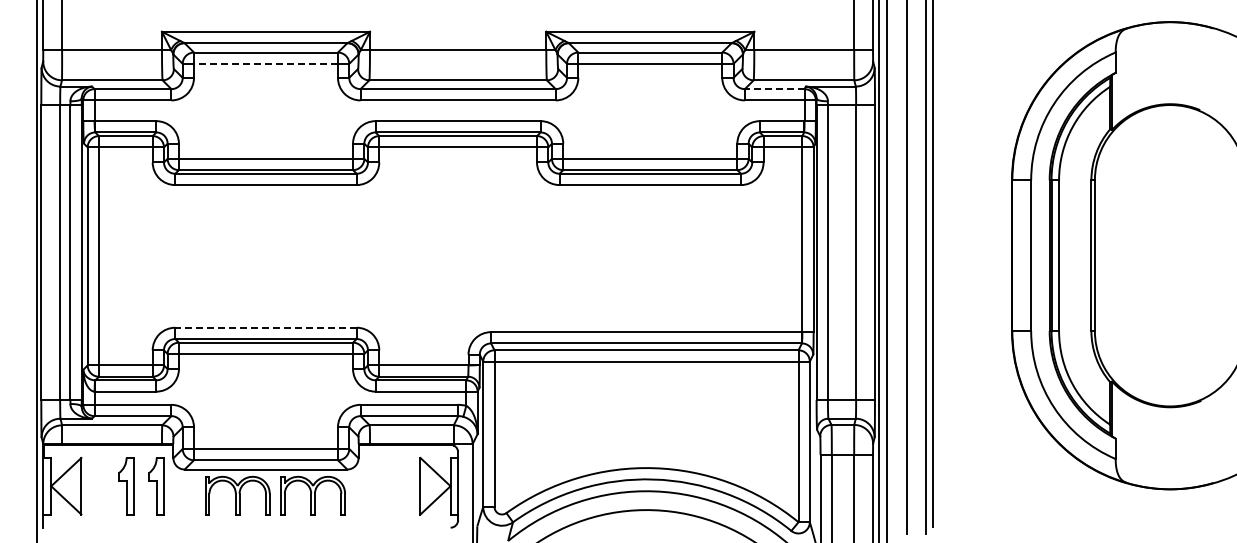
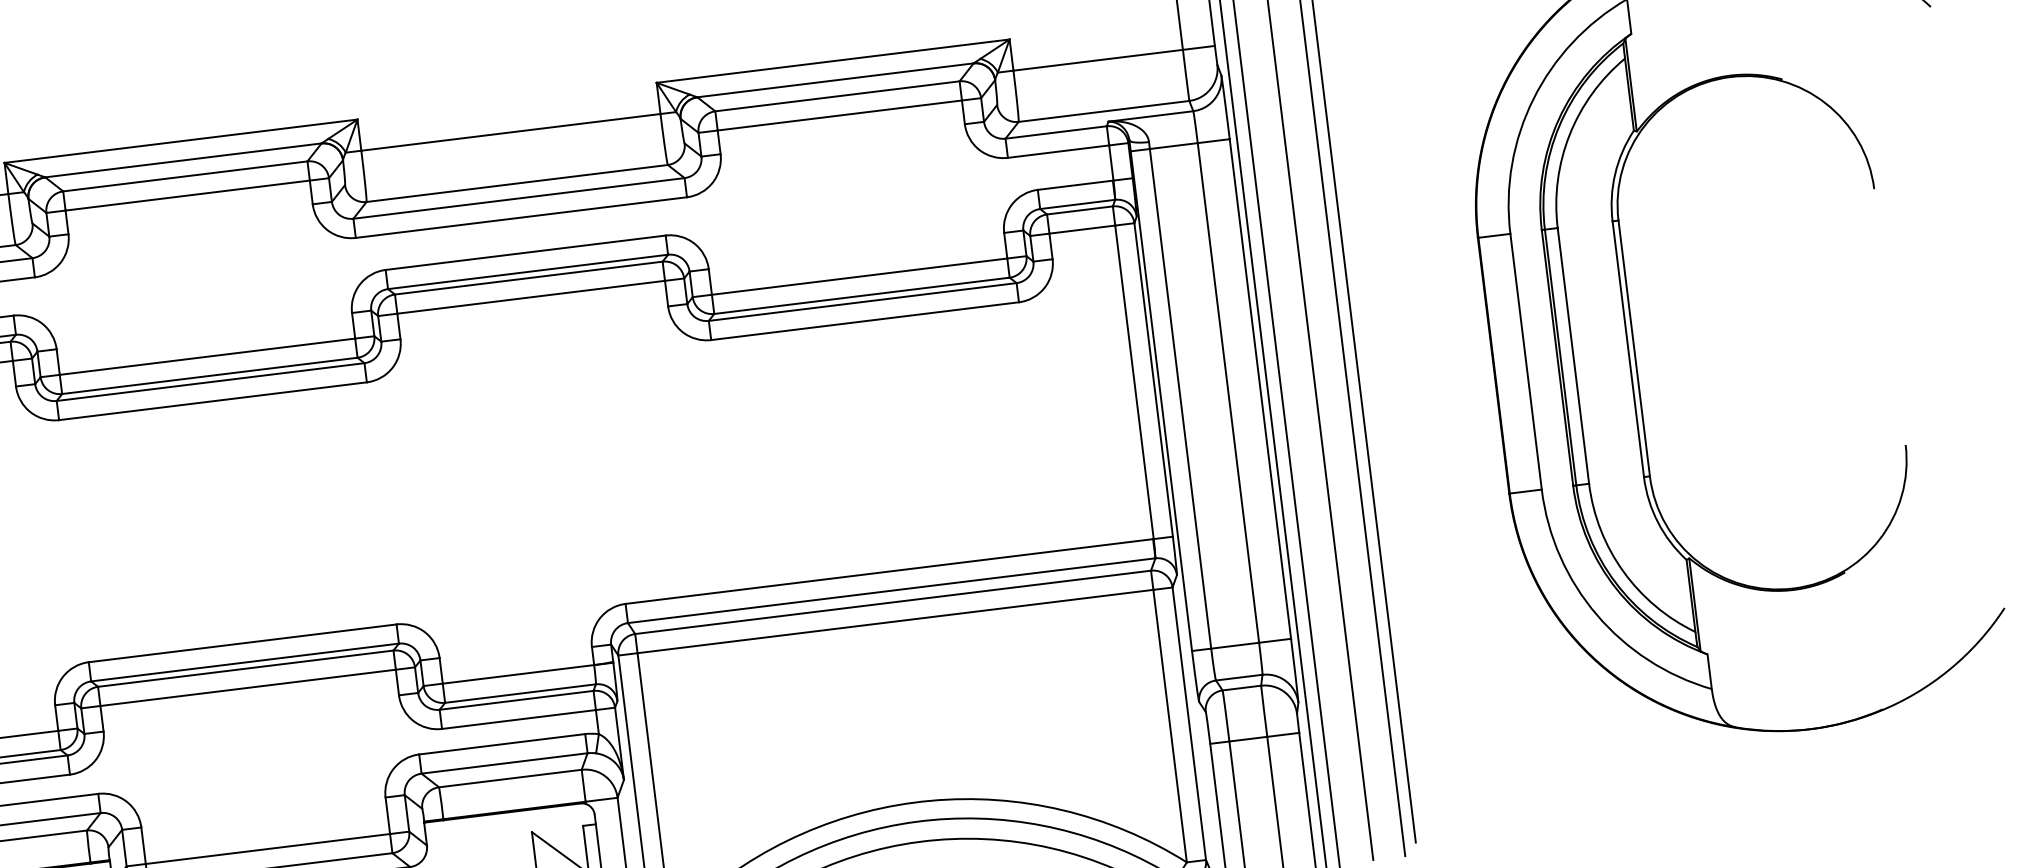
line: (265, 63) -> (186, 195), dashed -> solid
line: (774, 89) -> (1055, 133), dashed -> solid
line: (265, 327) -> (241, 643), dashed -> solid

